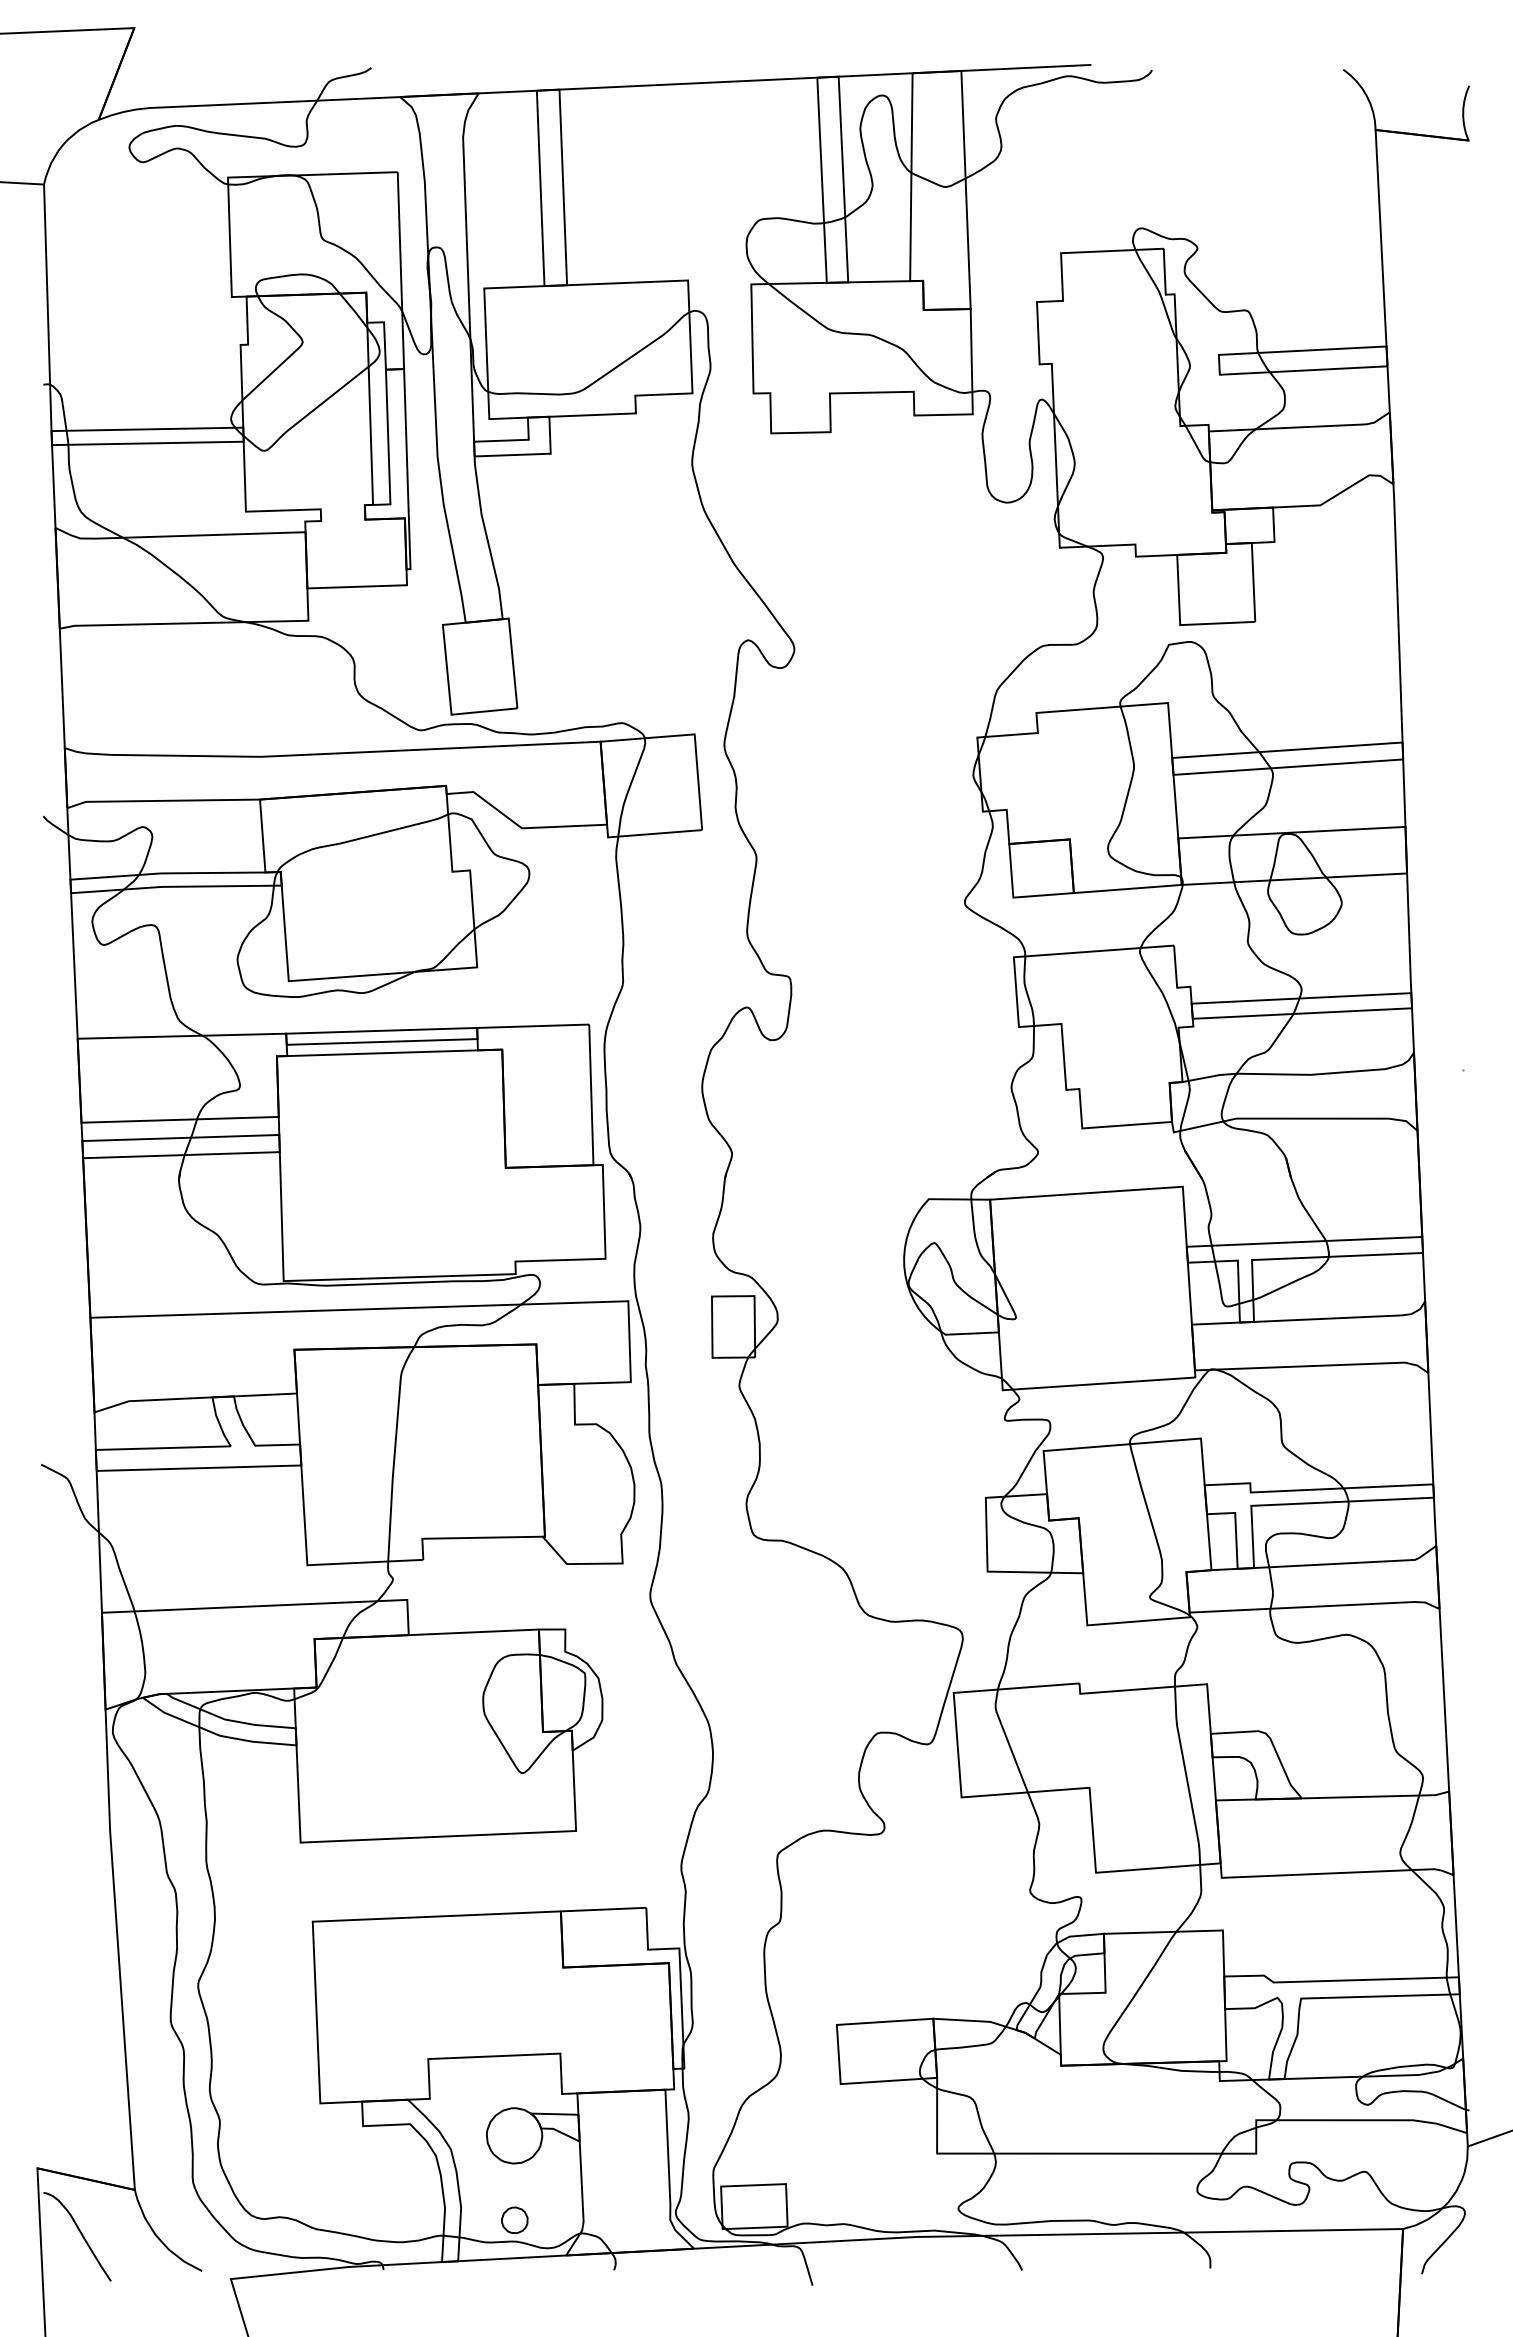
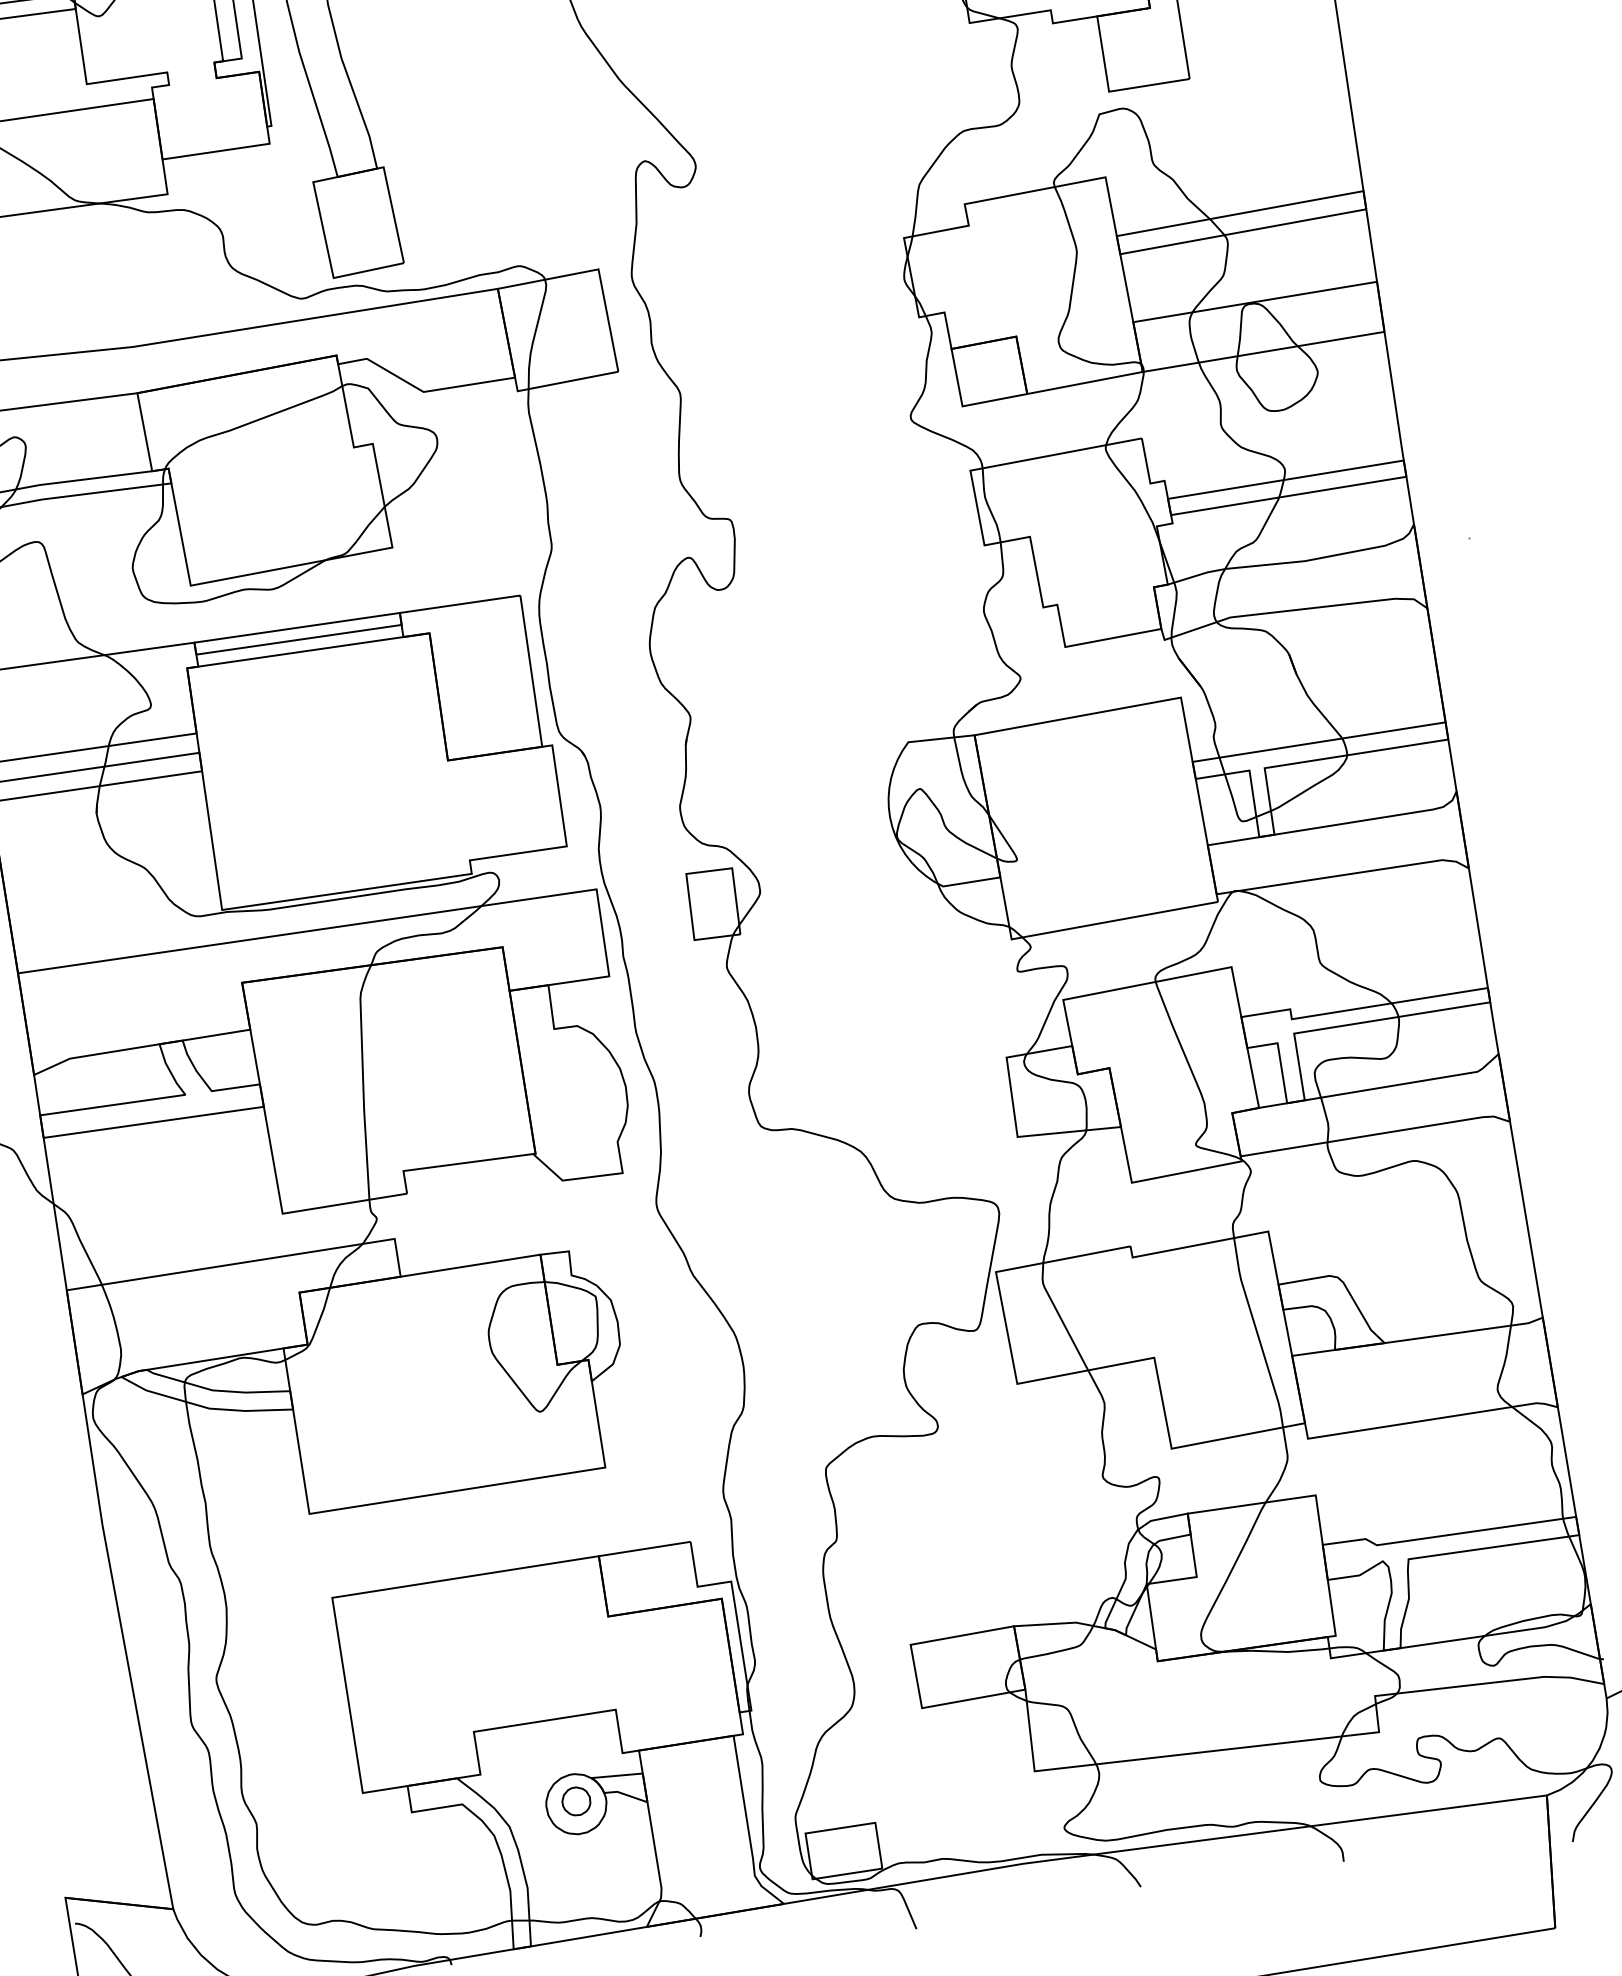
part: (514, 2219) -> (575, 1800), moved

